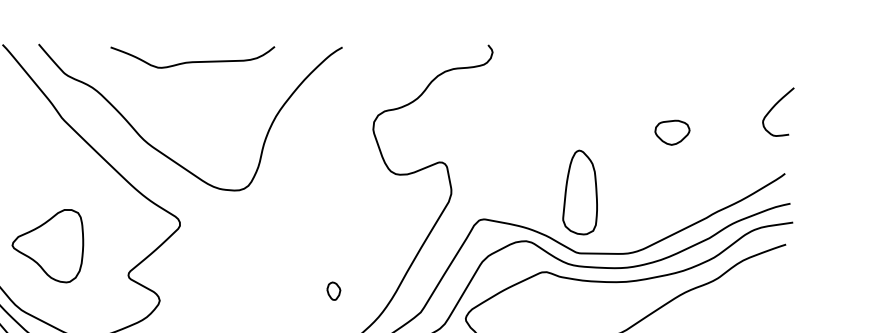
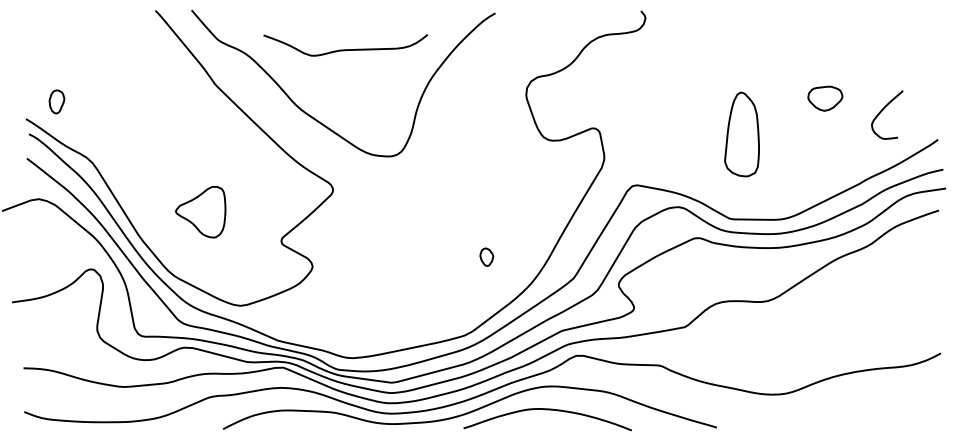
curve: (192, 61) -> (345, 49), moved
curve: (774, 107) -> (883, 110), moved
part: (579, 192) -> (741, 134), moved
part: (47, 246) -> (200, 212), size x0.7

